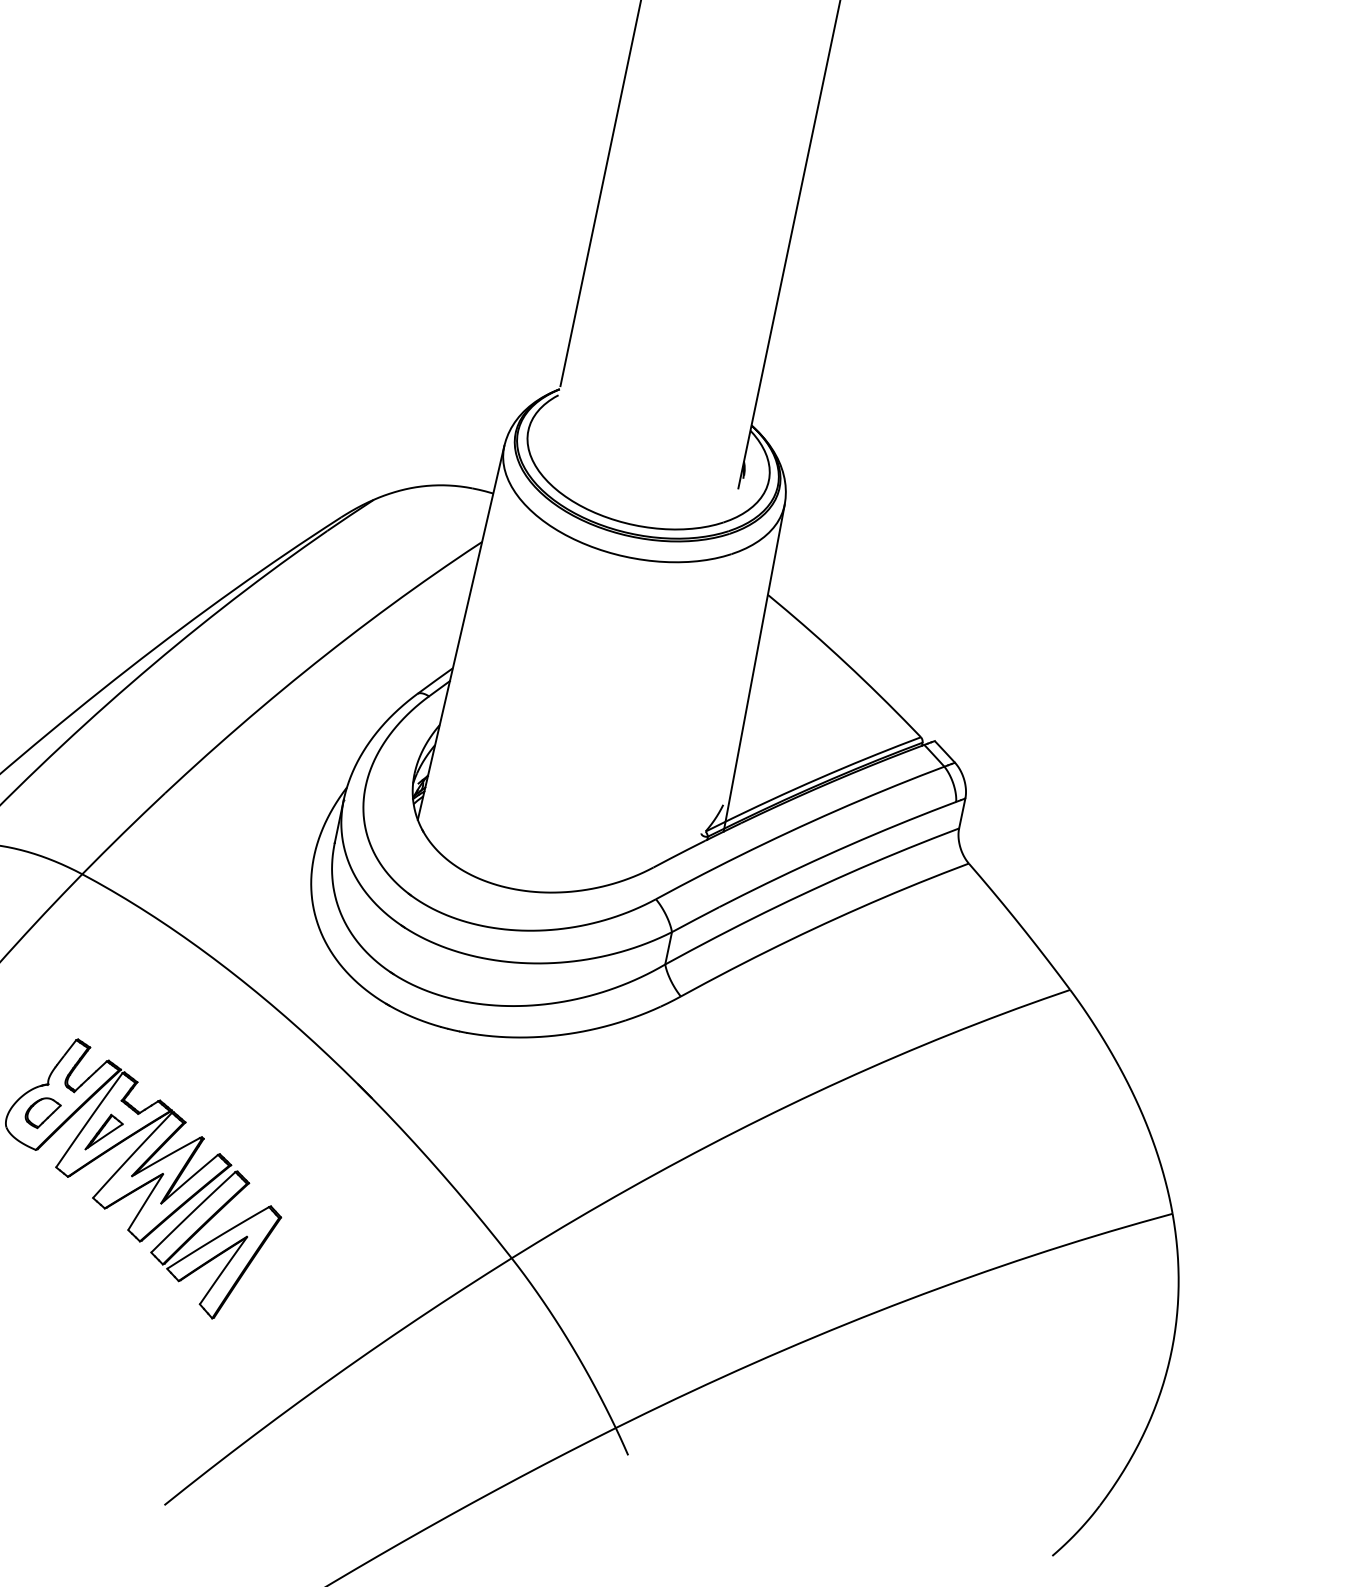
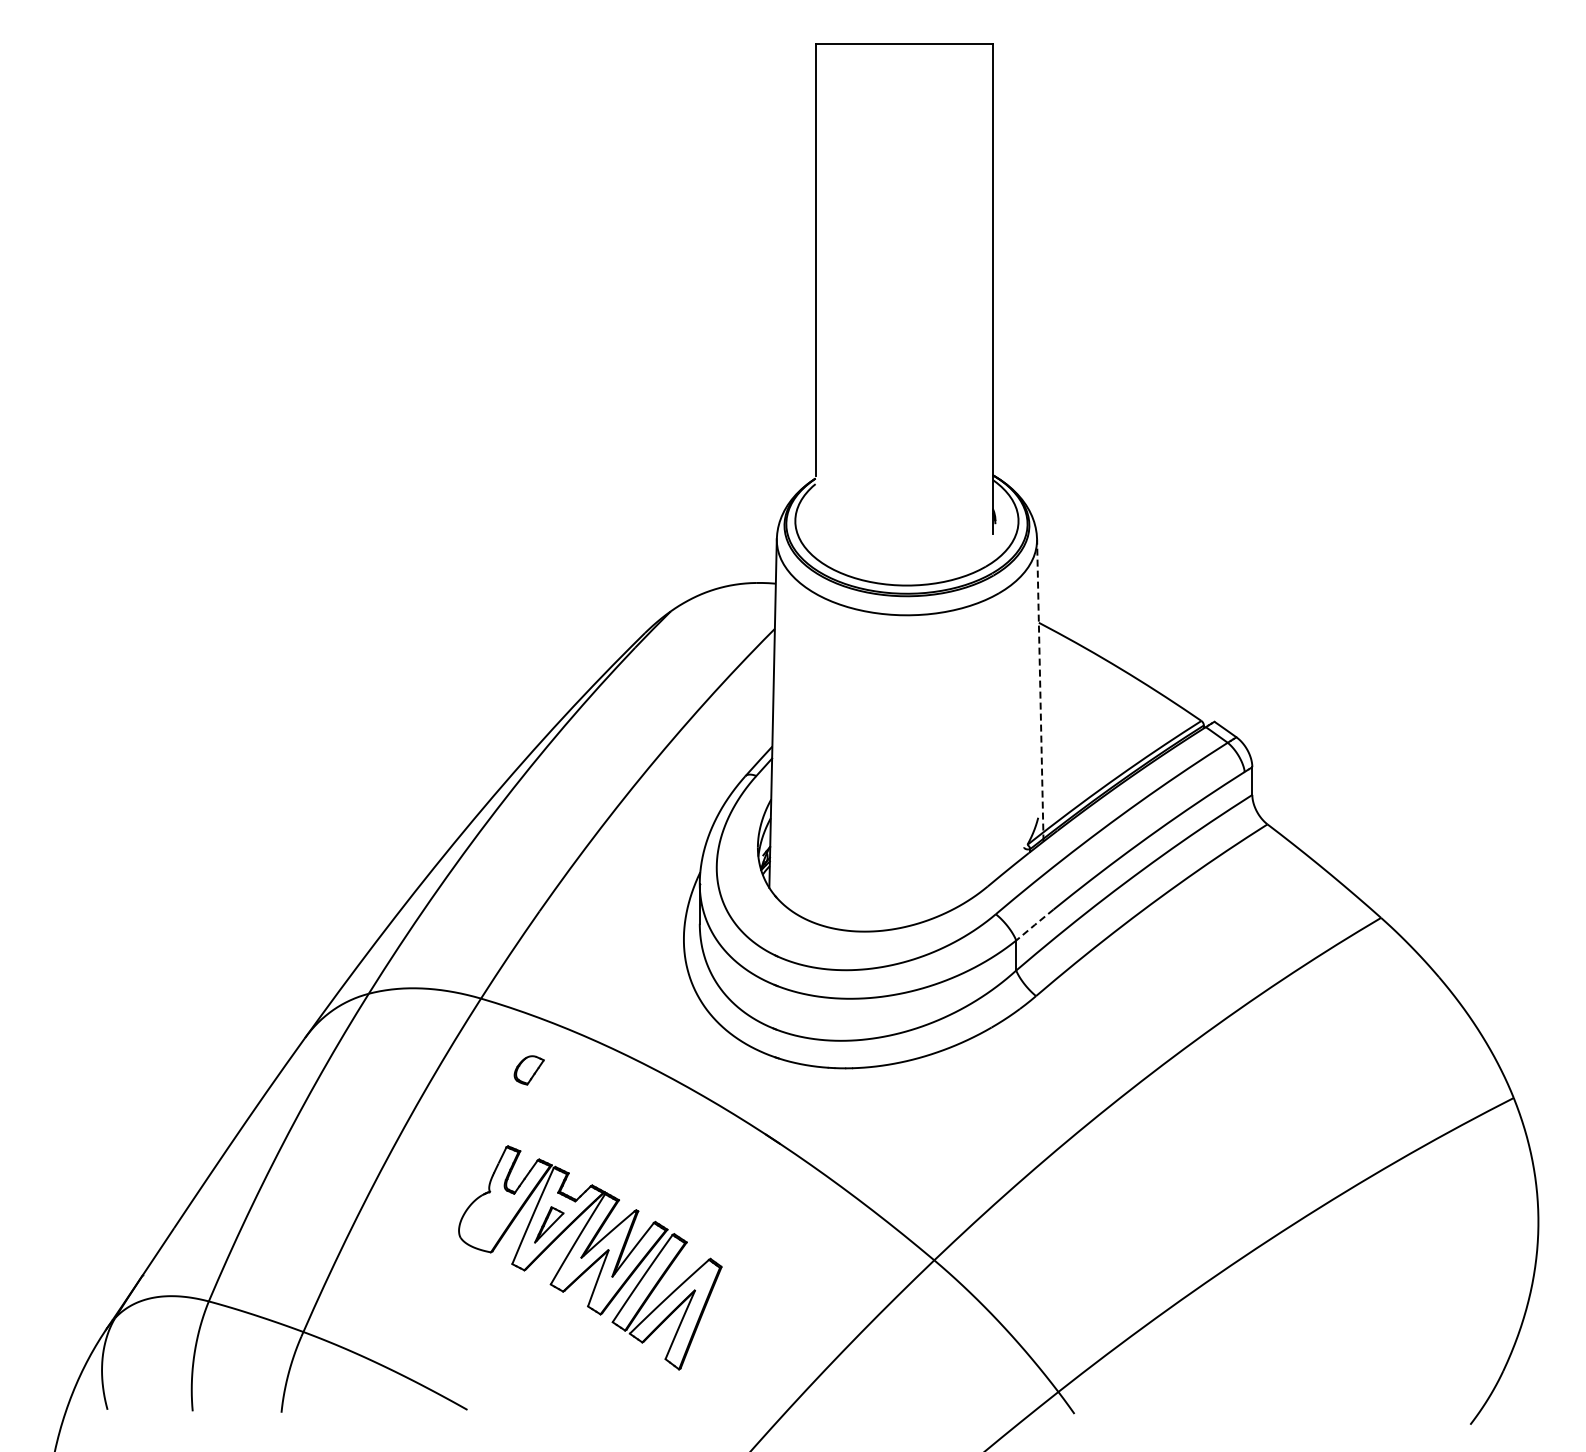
line: (754, 667) -> (1040, 689), solid -> dashed
line: (695, 918) -> (1034, 924), solid -> dashed
part: (41, 1113) -> (528, 1070), moved

